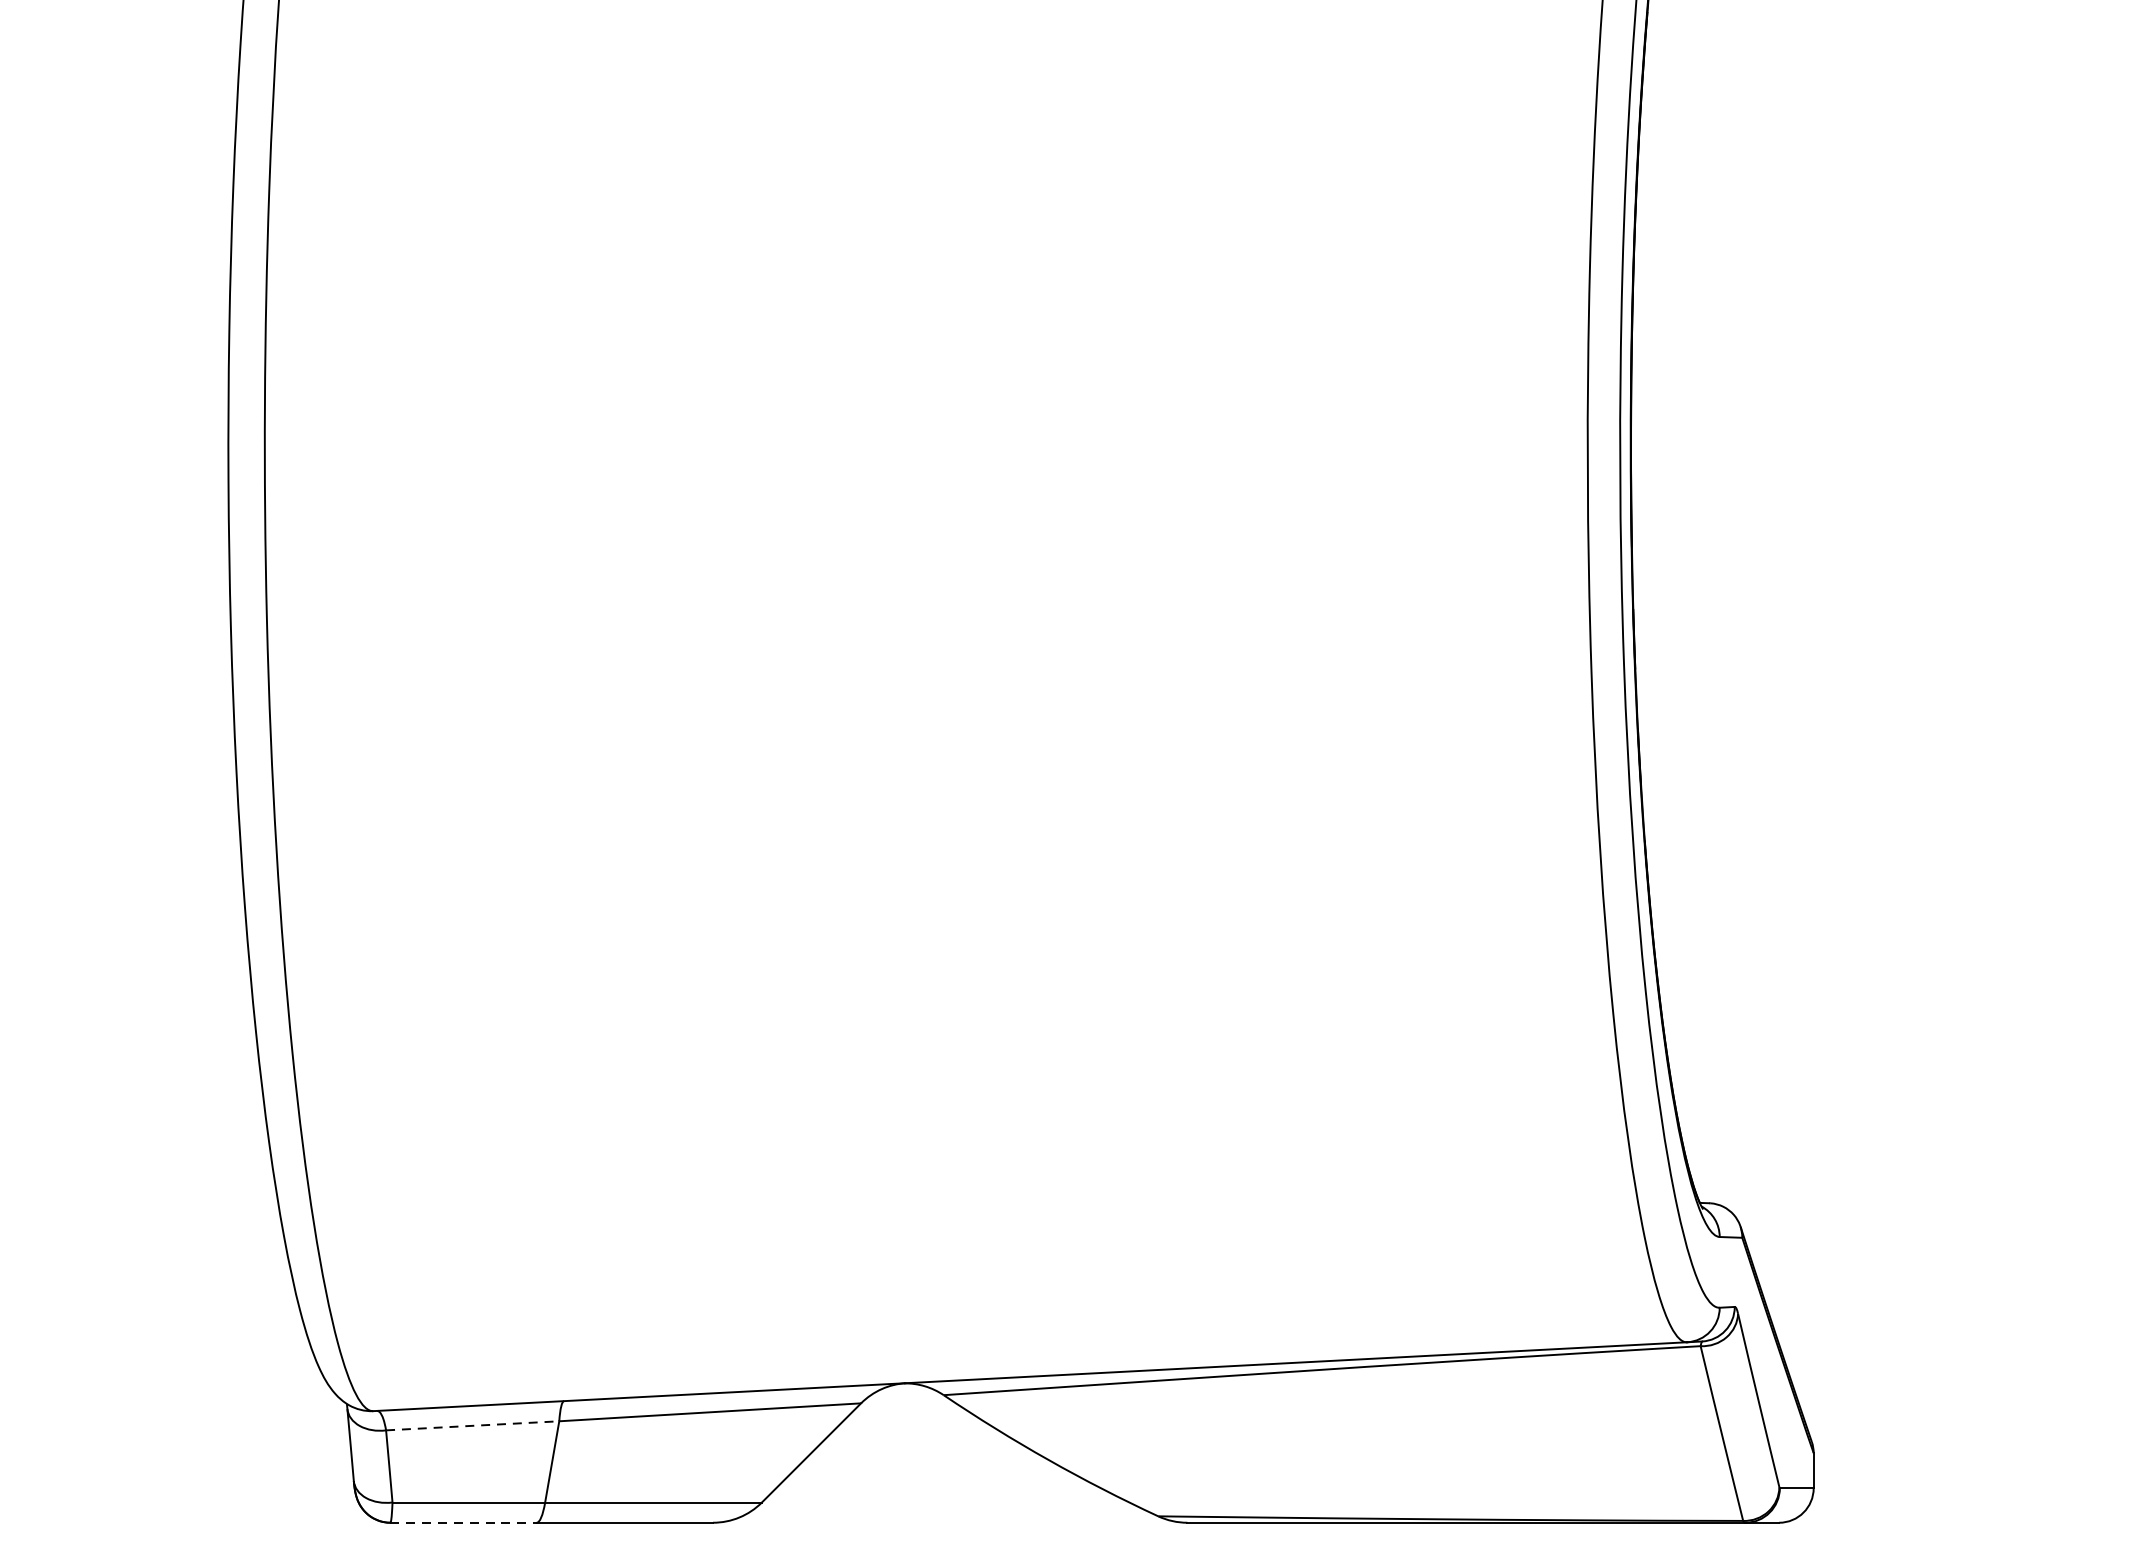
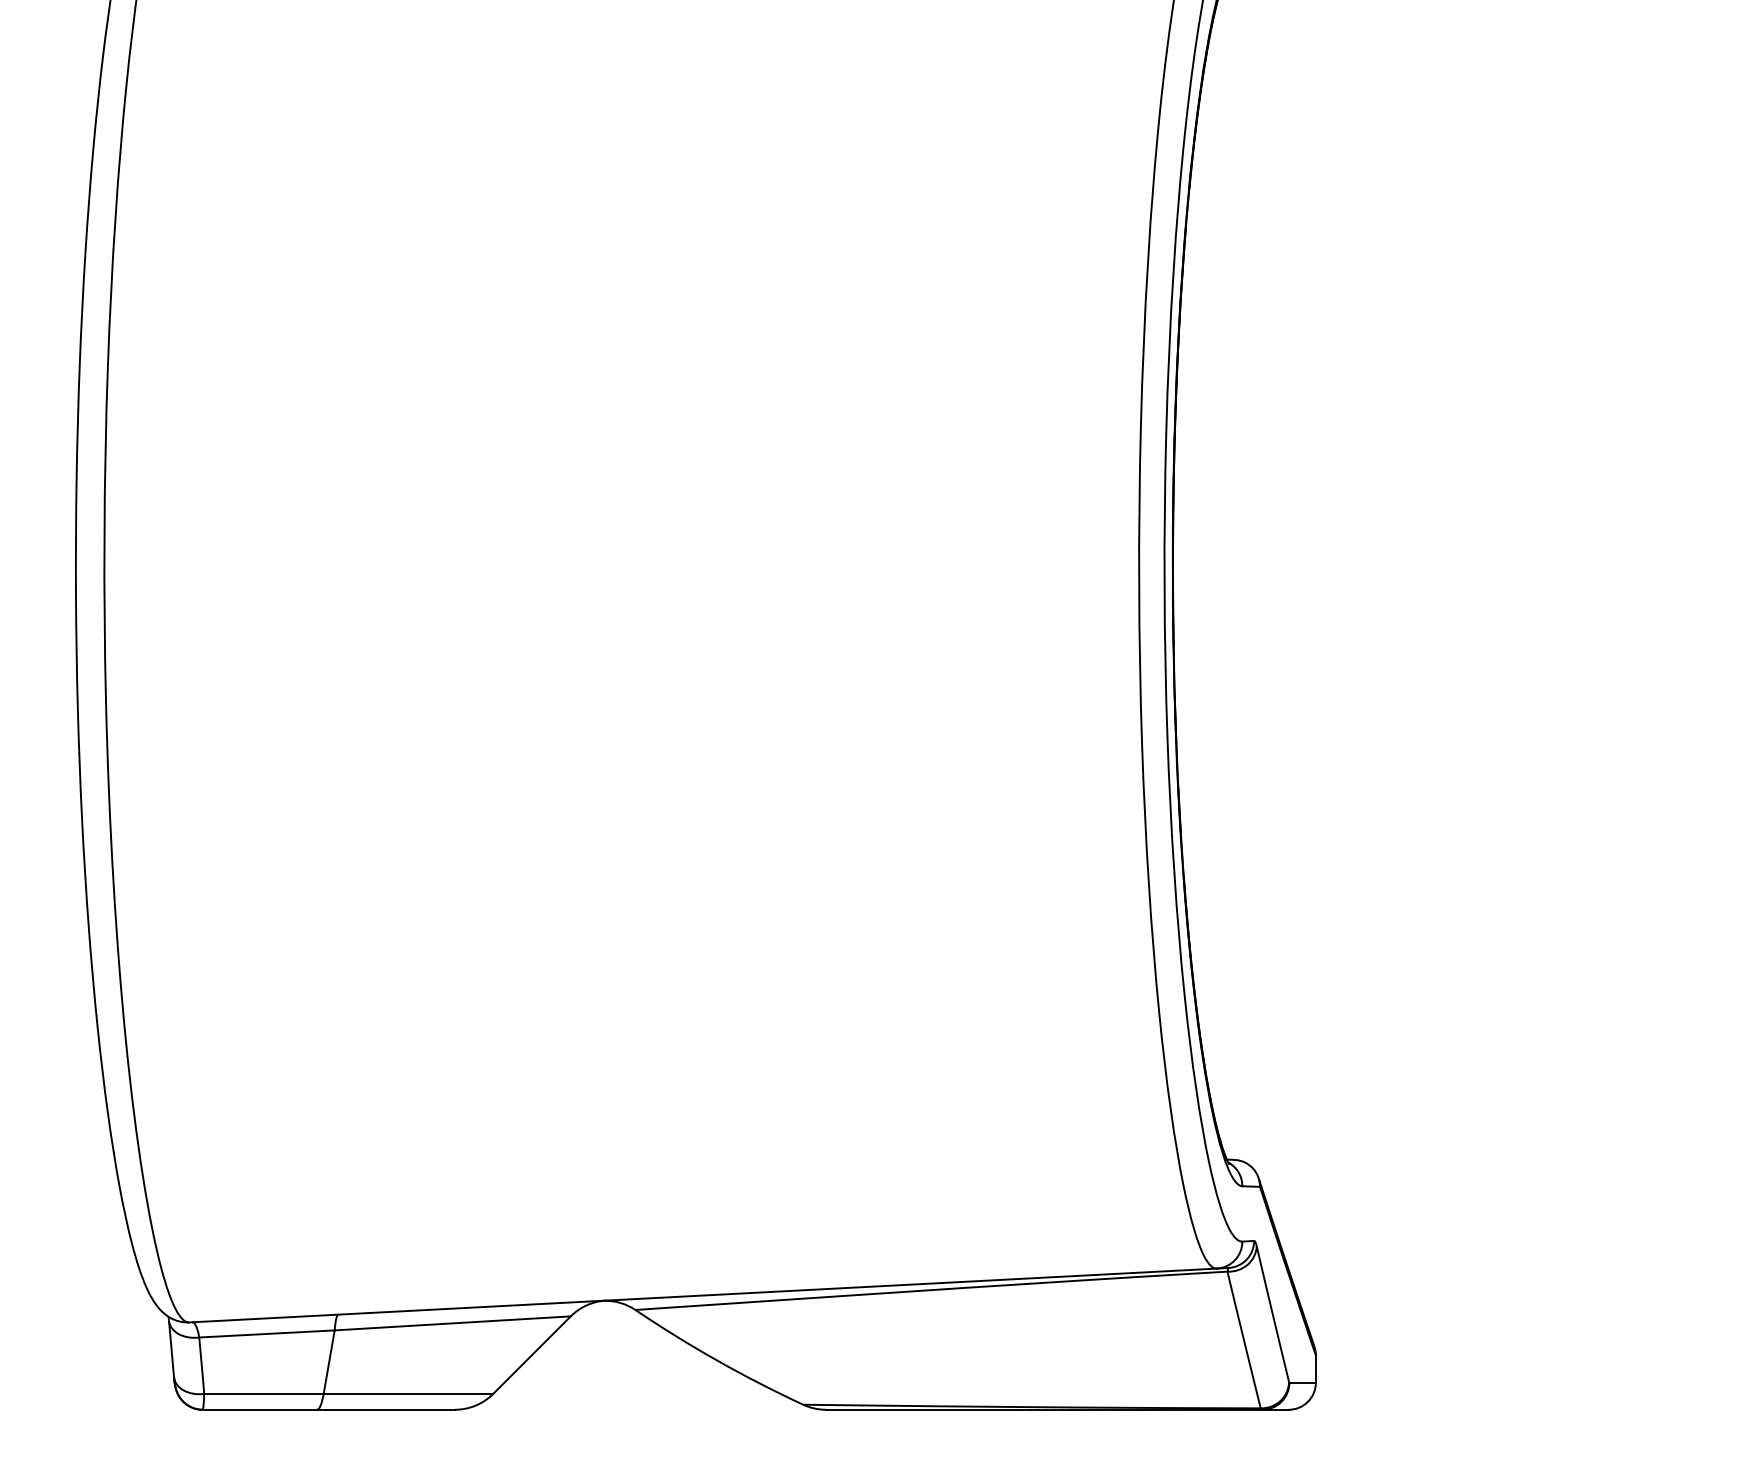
line: (472, 1425) -> (266, 1333), dashed -> solid
line: (464, 1522) -> (260, 1409), dashed -> solid

